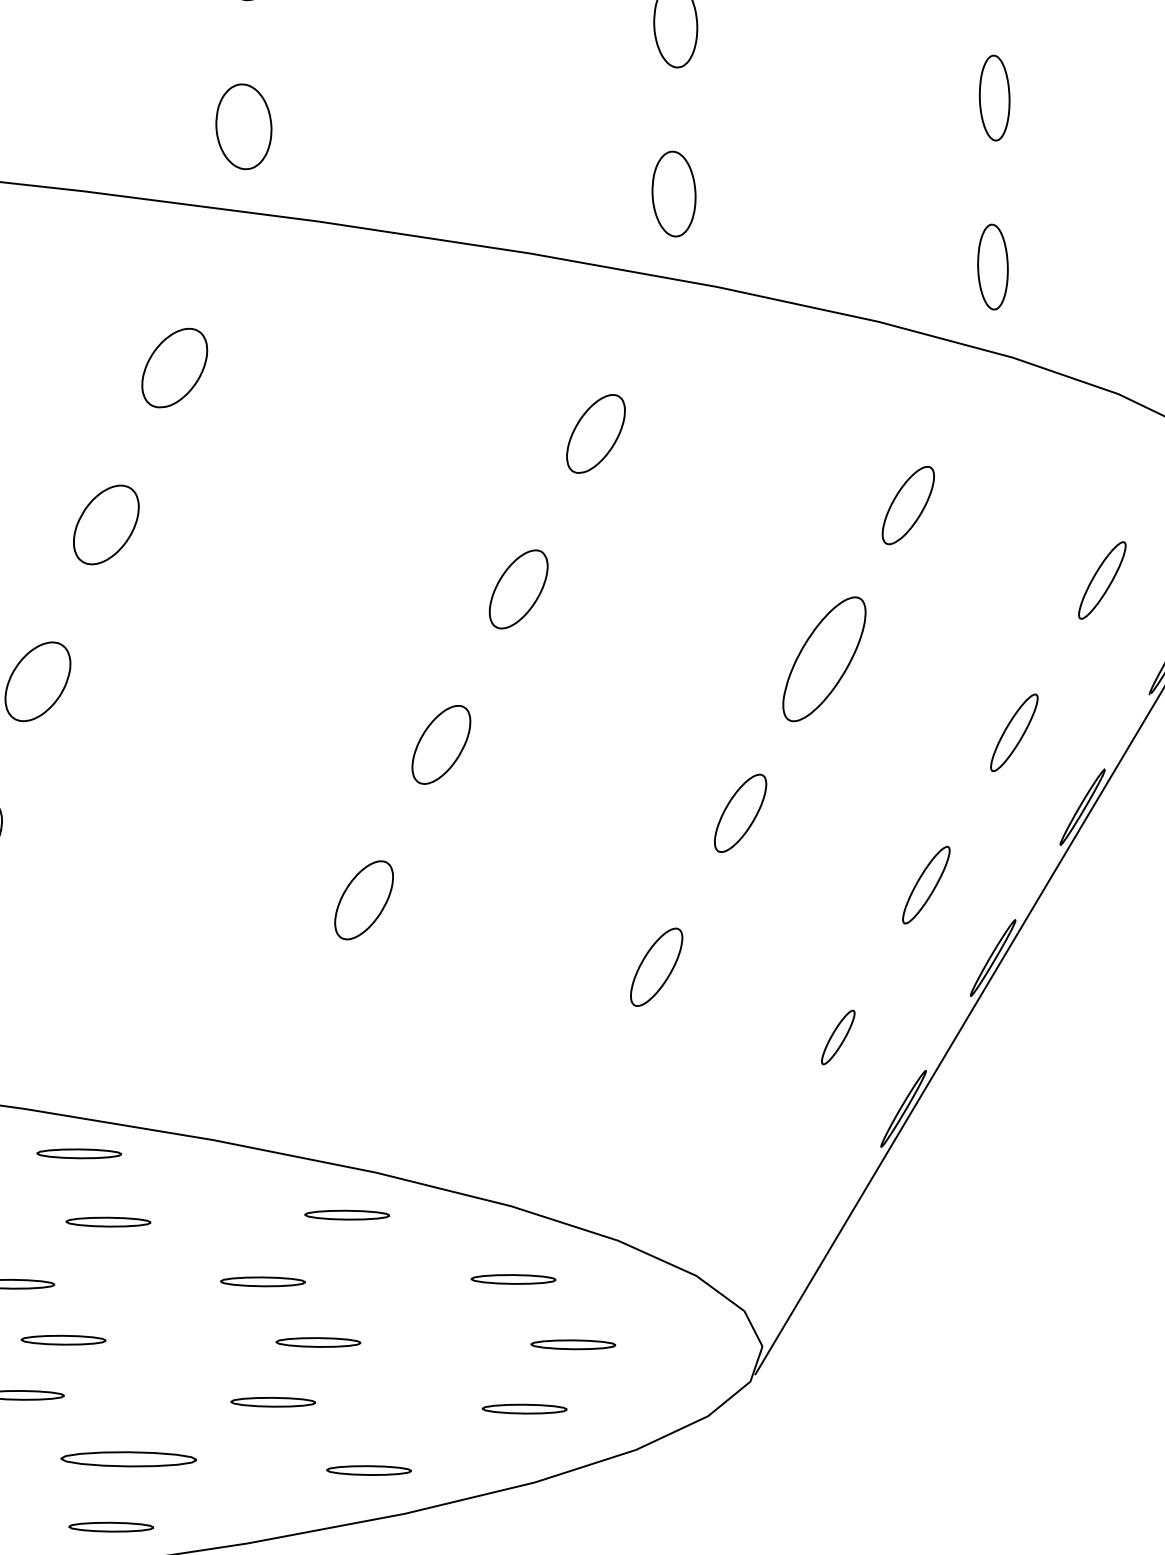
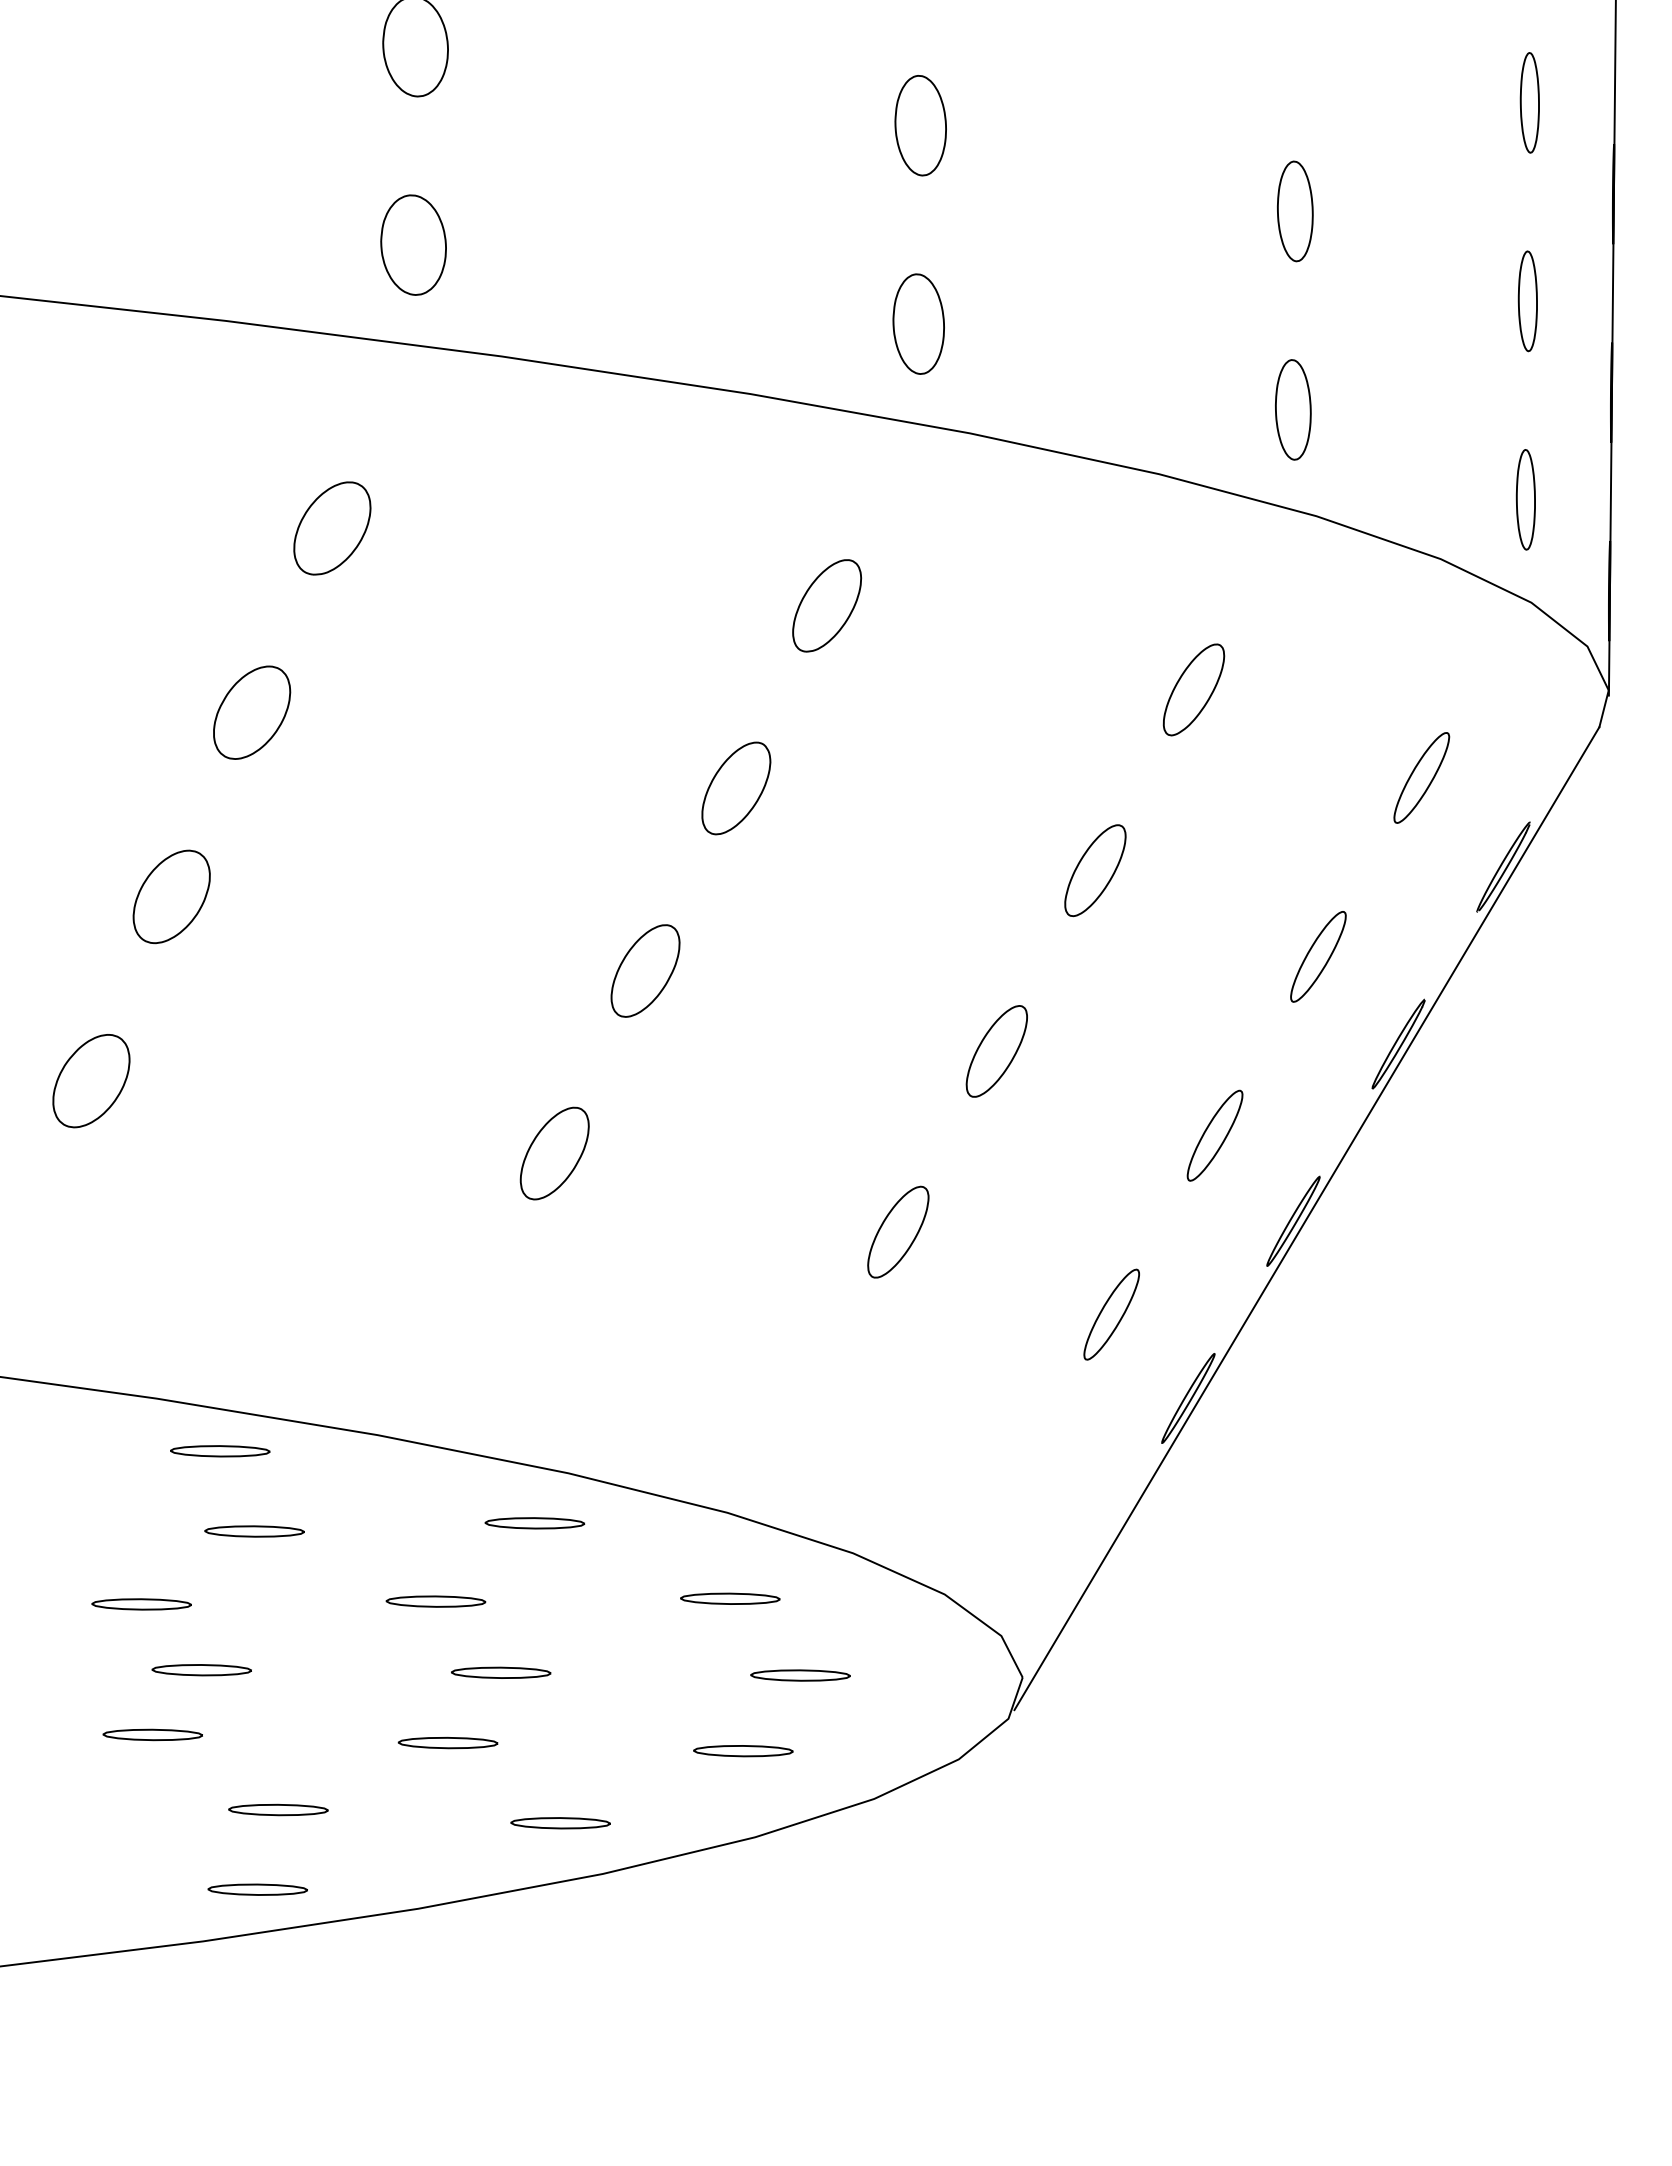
part: (824, 659) -> (1095, 870), size x0.62
part: (838, 1037) -> (1111, 1314), size x1.43
part: (128, 1458) -> (278, 1809), size x0.62

